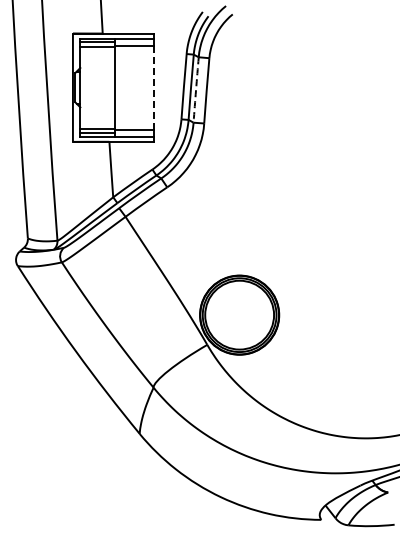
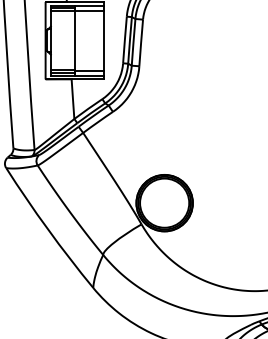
line: (154, 87) -> (103, 40), dashed -> solid
arc: (196, 90) -> (133, 42), dashed -> solid

